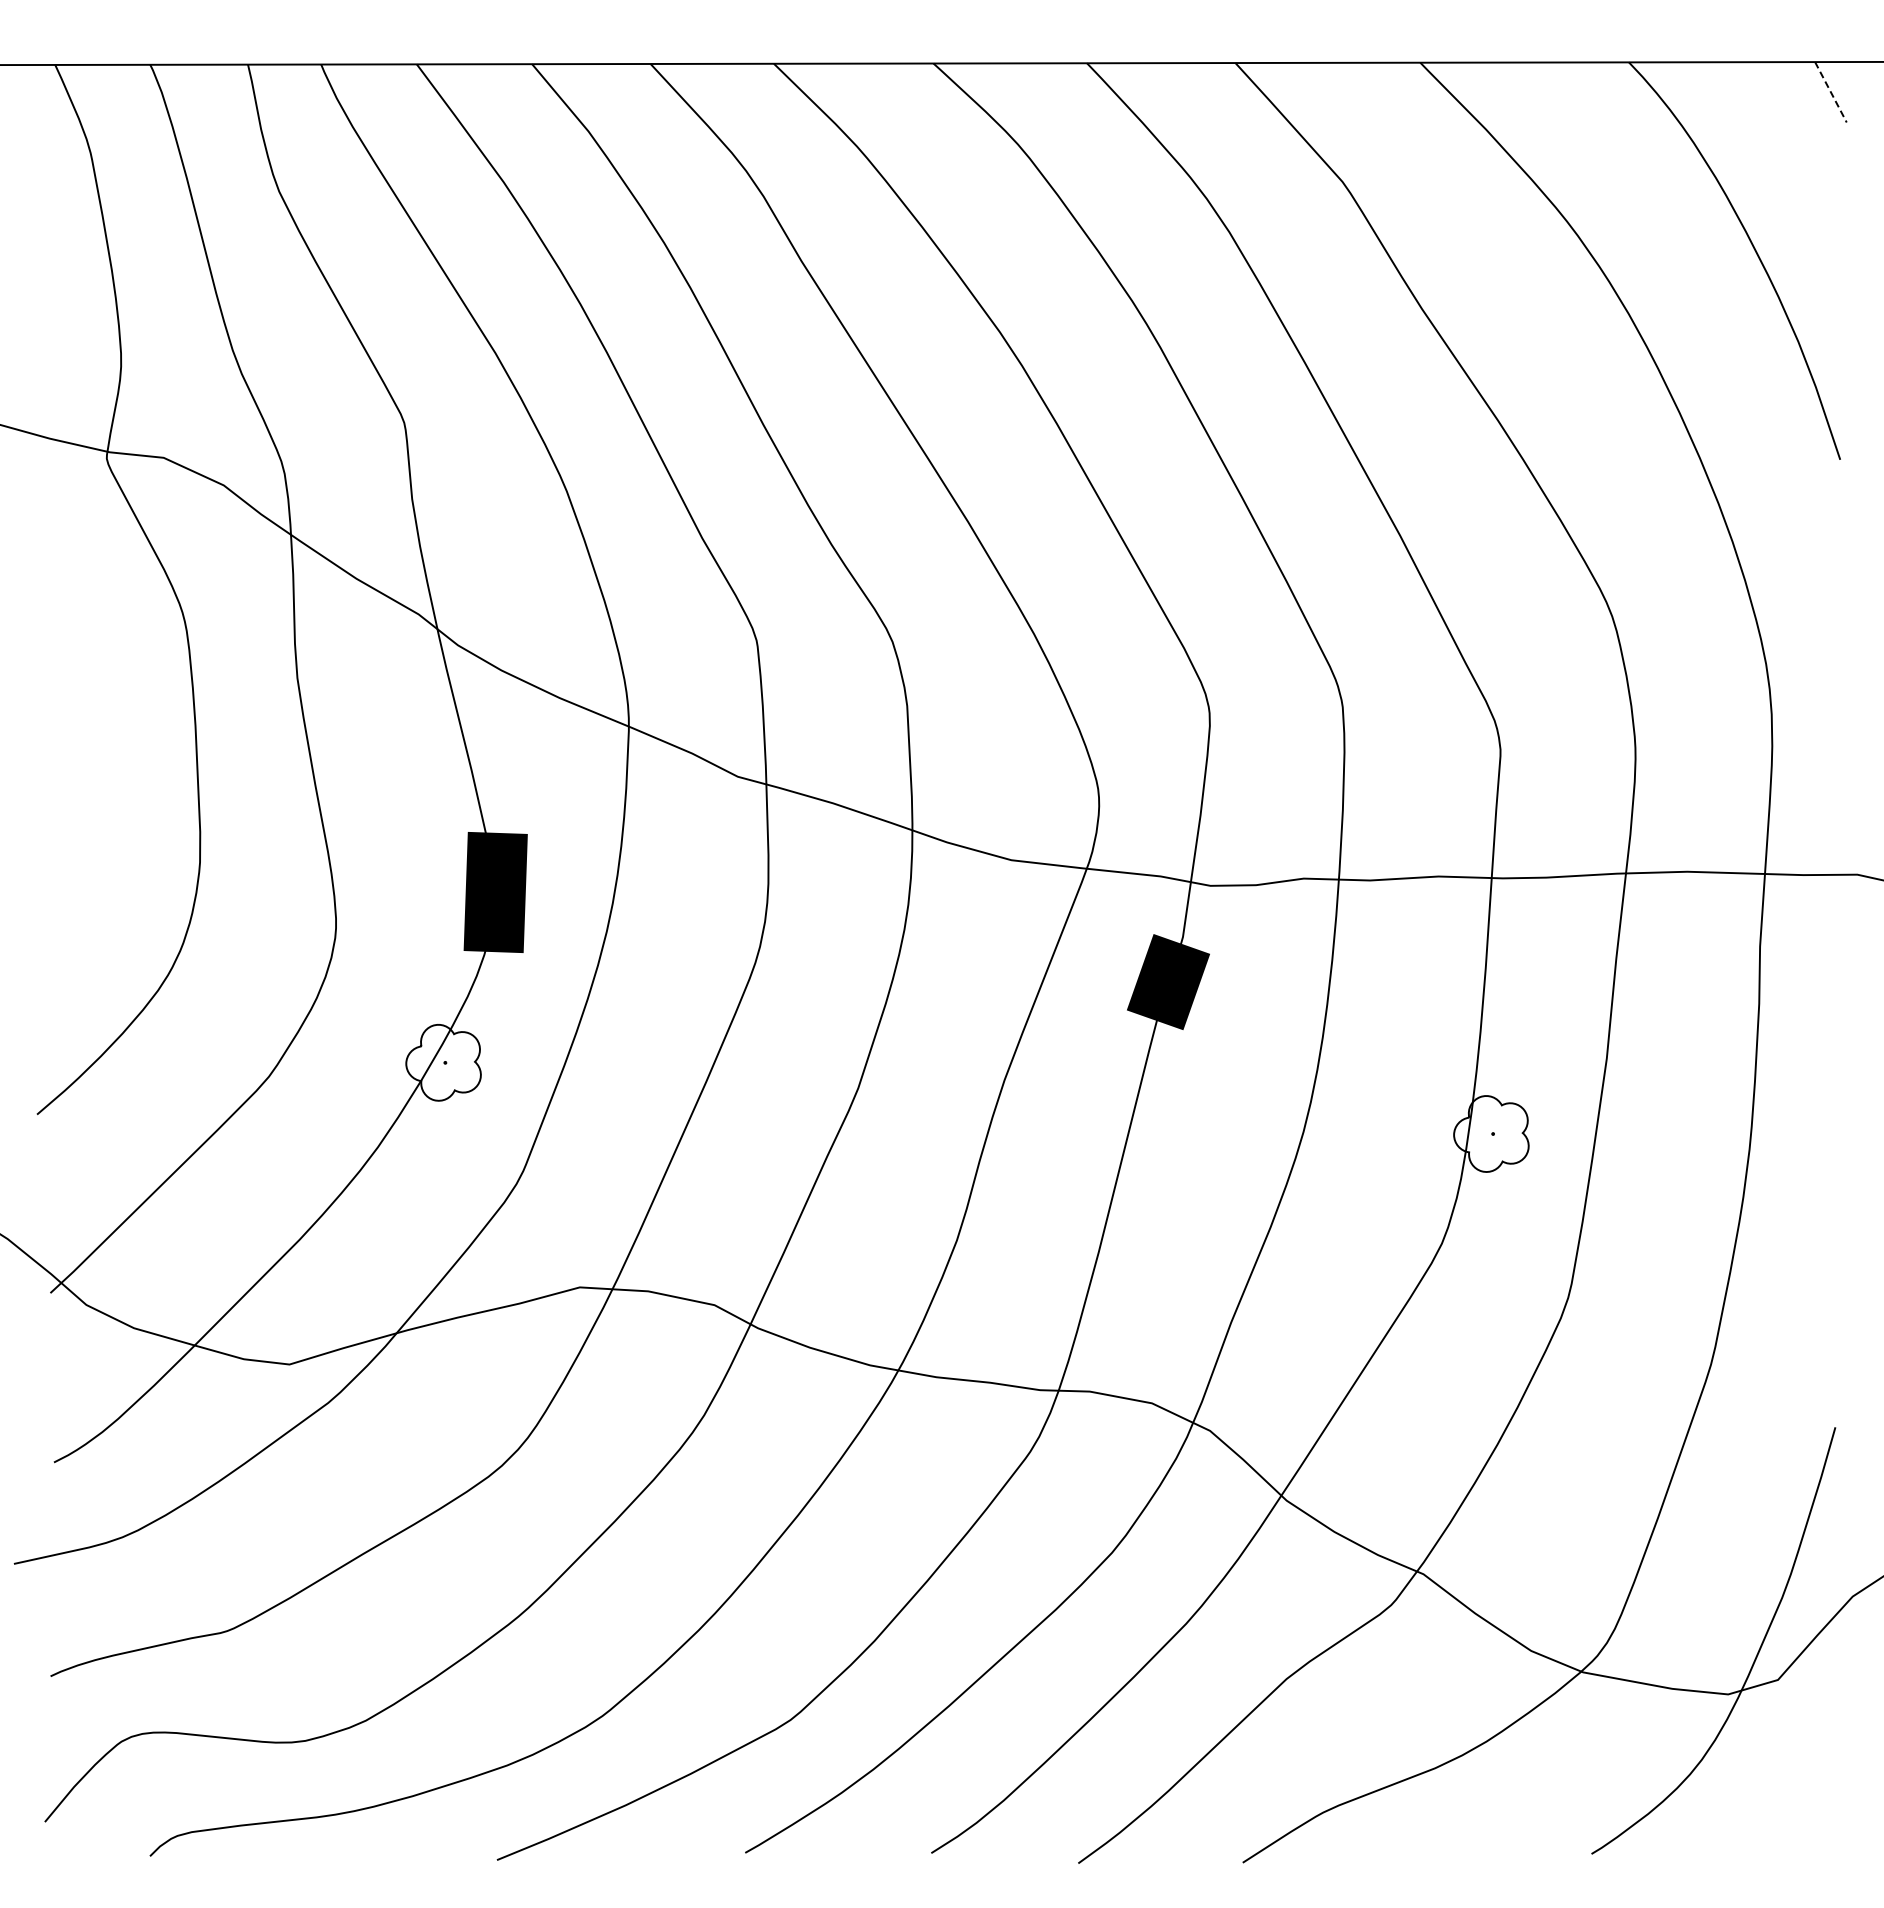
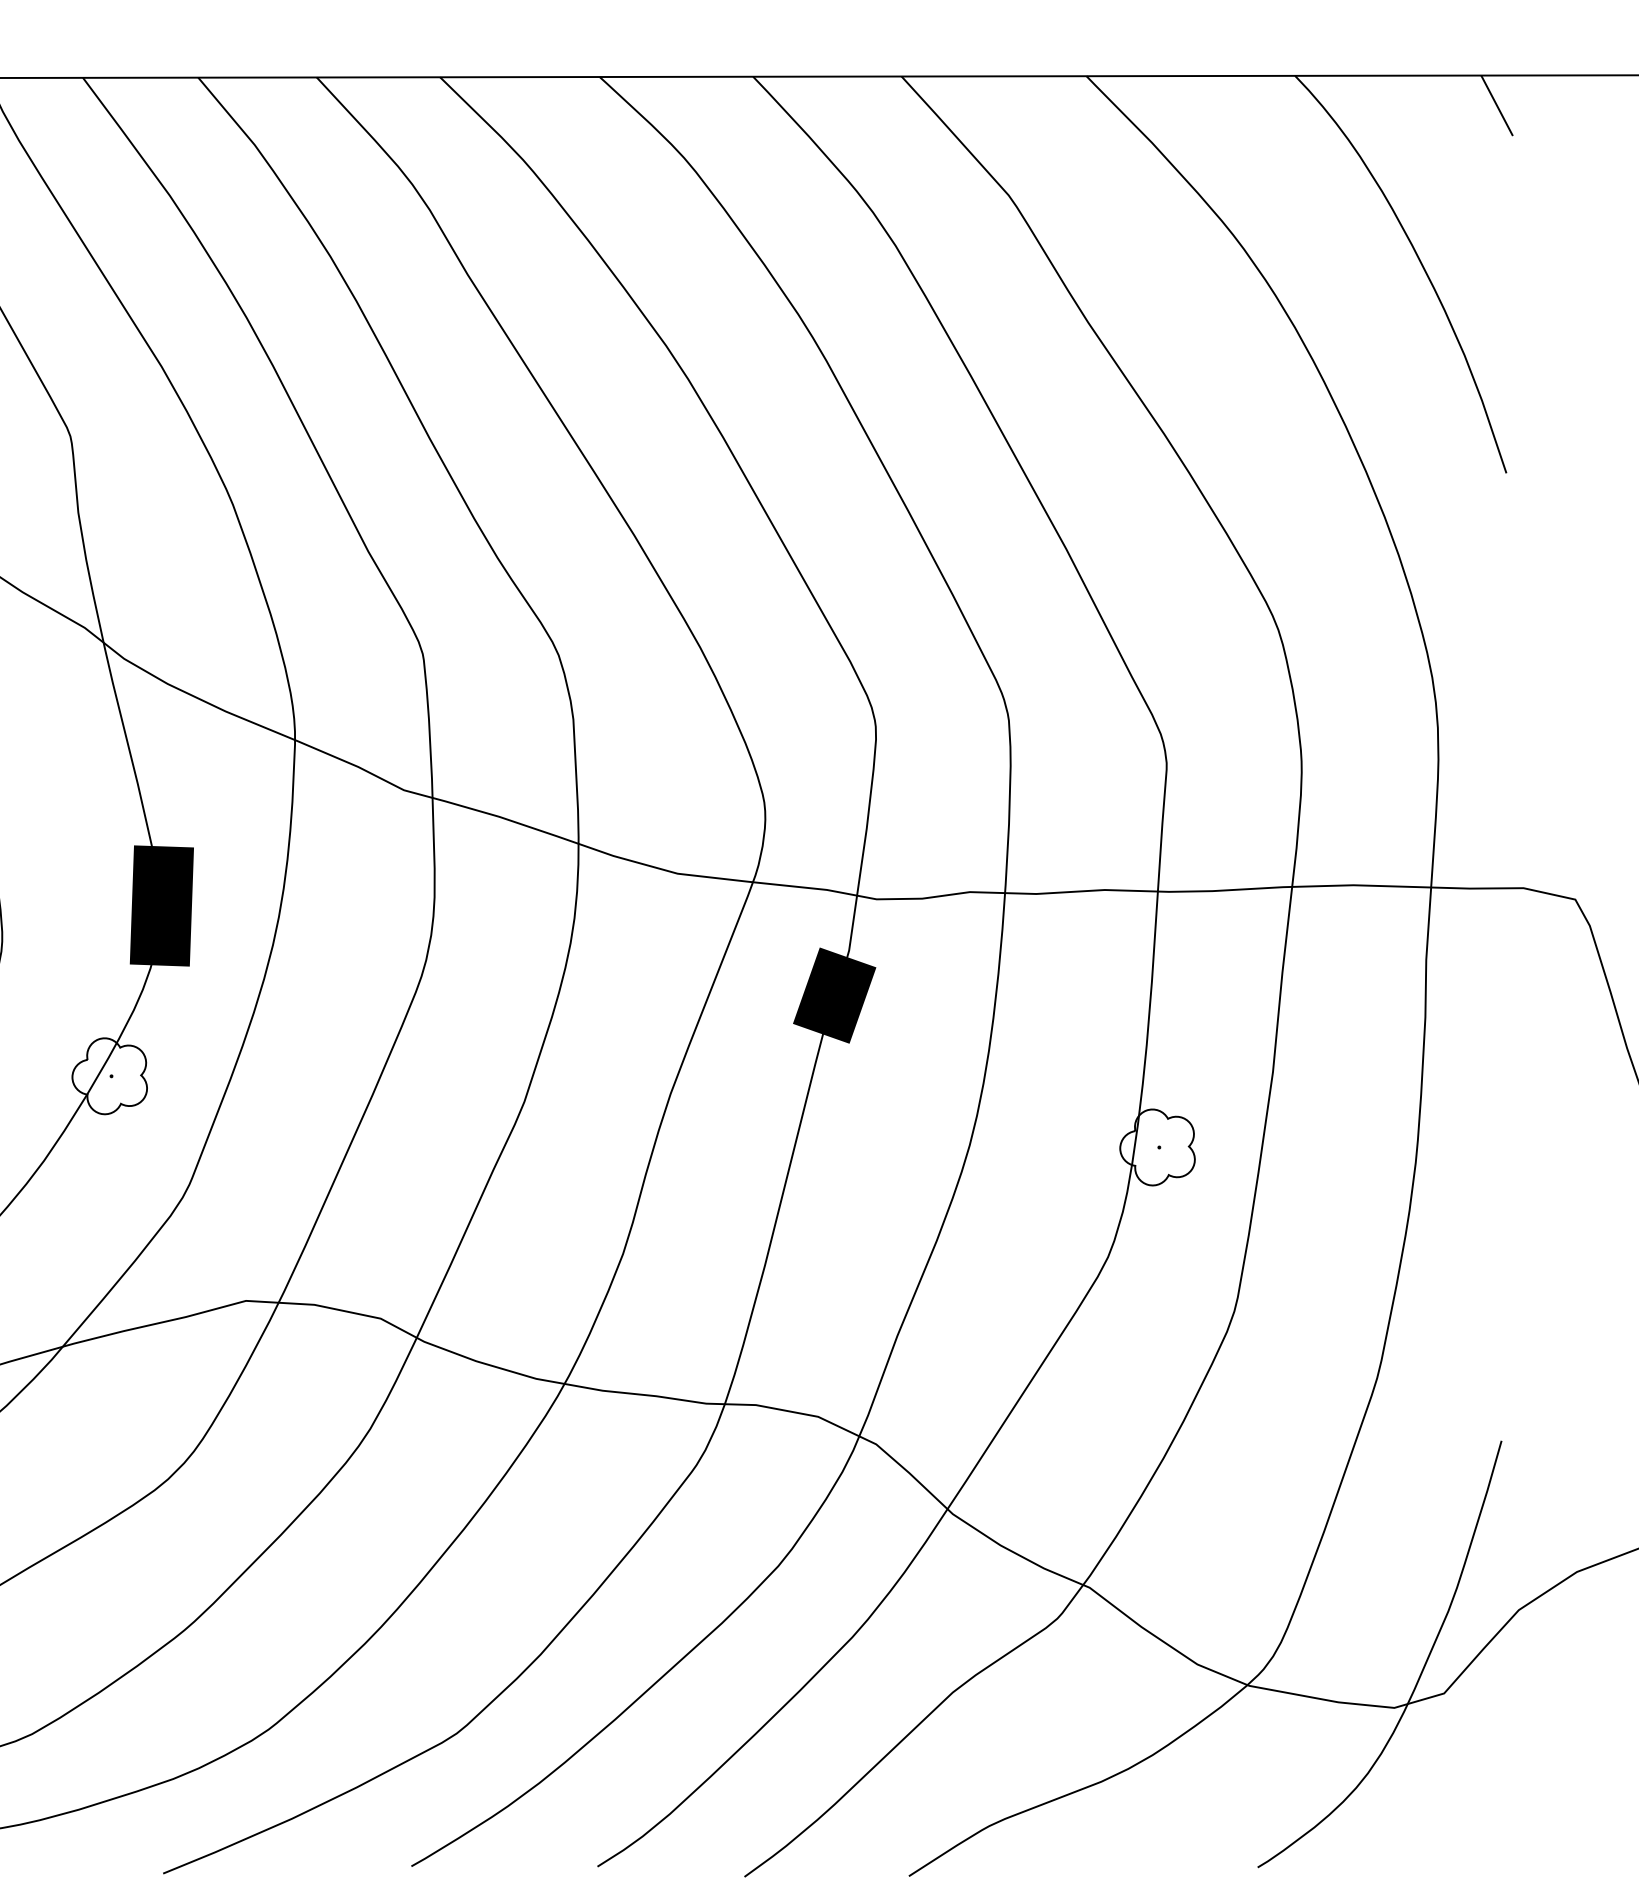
line: (1831, 92) -> (1497, 105), dashed -> solid

